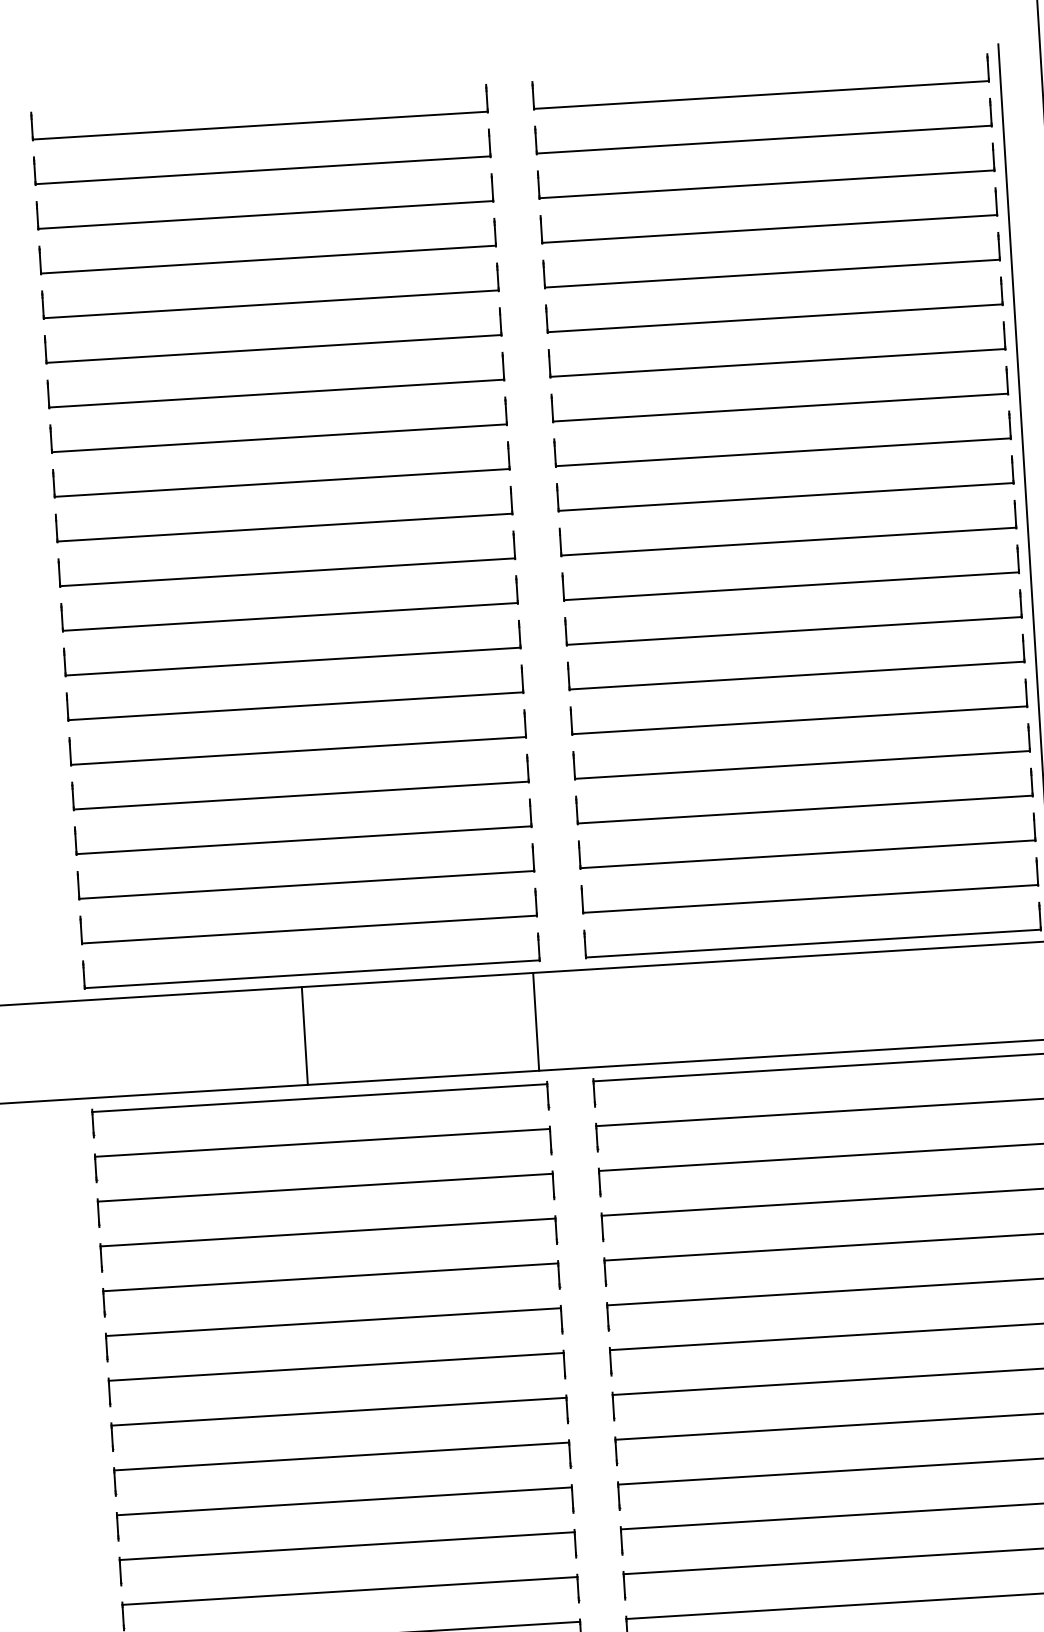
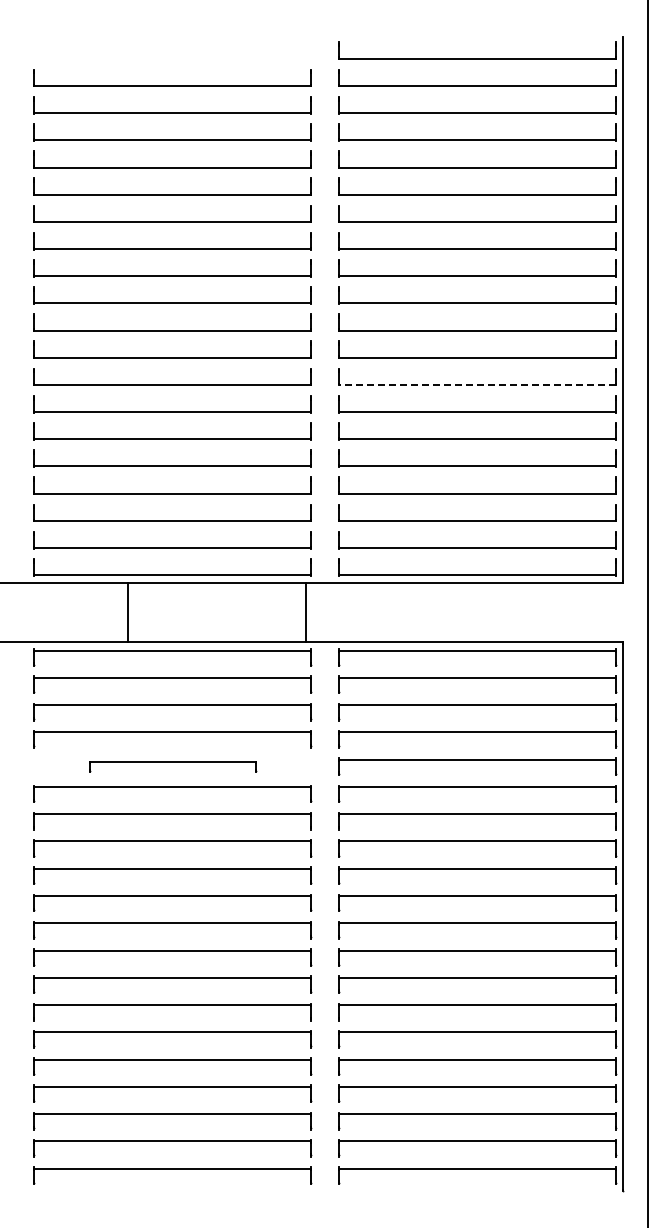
part: (260, 125) -> (172, 58), removed
line: (792, 630) -> (476, 384), solid -> dashed
line: (304, 1036) -> (127, 612), moved
part: (331, 1288) -> (172, 766), size x0.6

